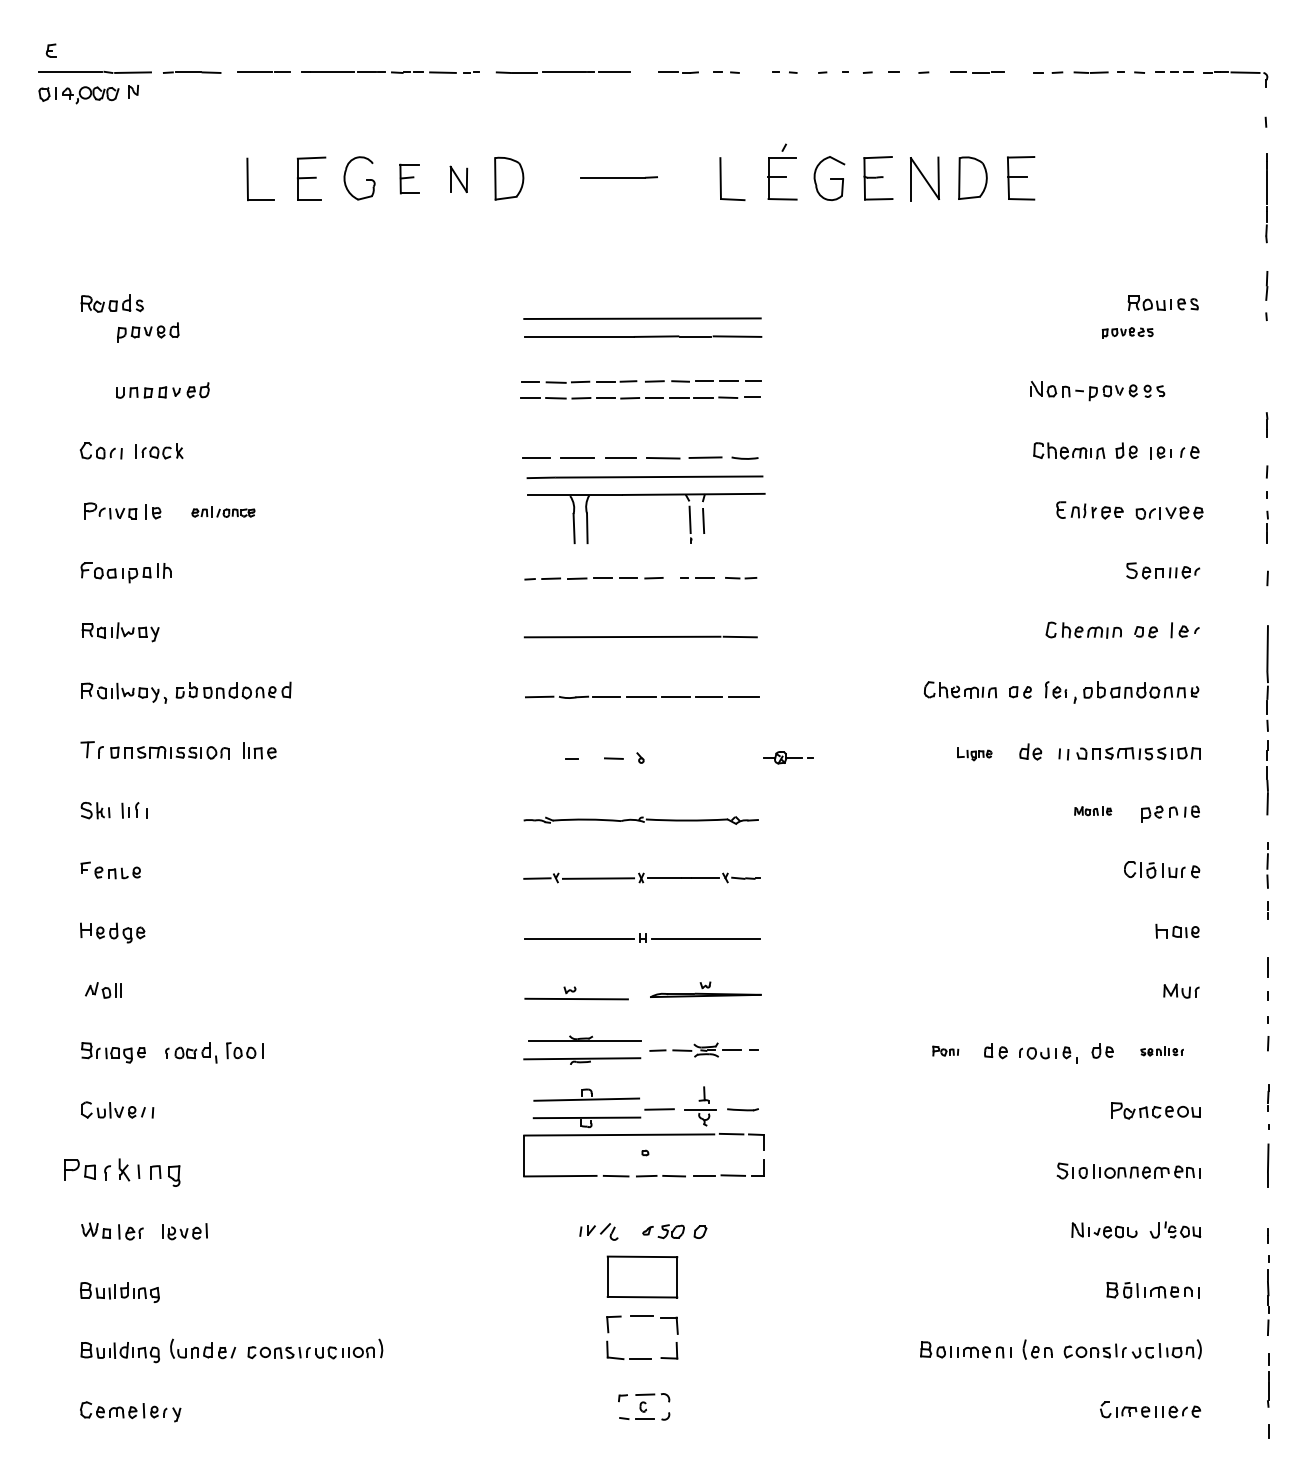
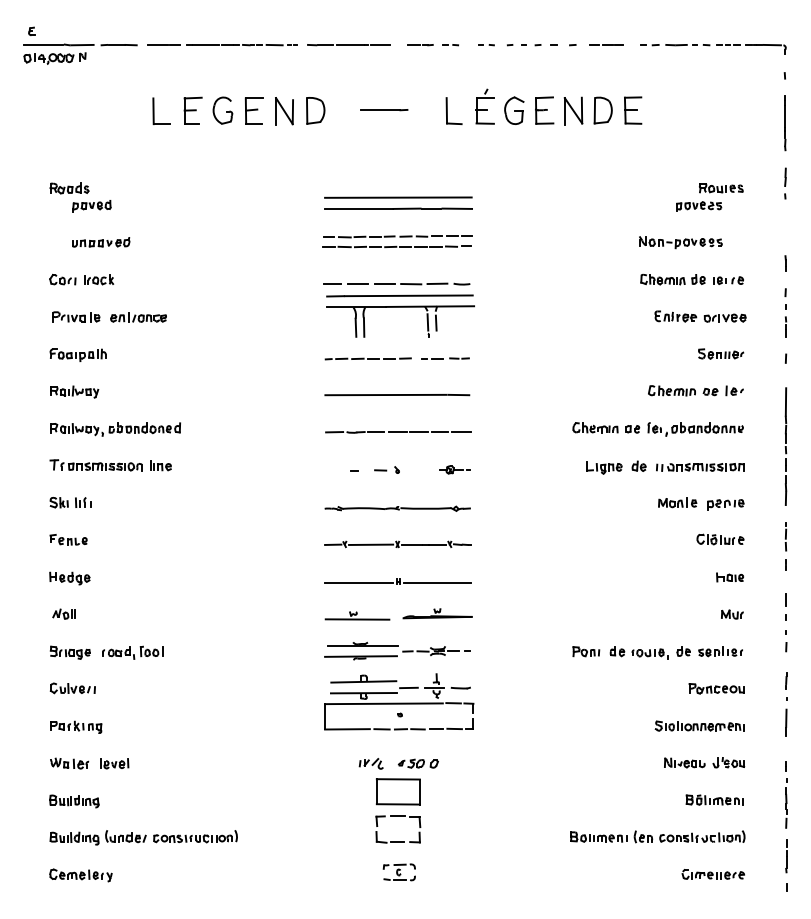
part: (408, 178) -> (253, 110), size x1.43
part: (458, 179) -> (284, 111), size x1.67
part: (1128, 332) -> (699, 206), size x1.43
part: (223, 511) -> (138, 317), size x1.43
part: (974, 753) -> (604, 467), size x1.67
part: (787, 757) -> (454, 469), moved
part: (1092, 810) -> (677, 502), size x1.67
part: (945, 1050) -> (586, 651), size x1.67
part: (1162, 1050) -> (720, 651), size x1.67
part: (123, 1171) -> (76, 726), size x0.71

